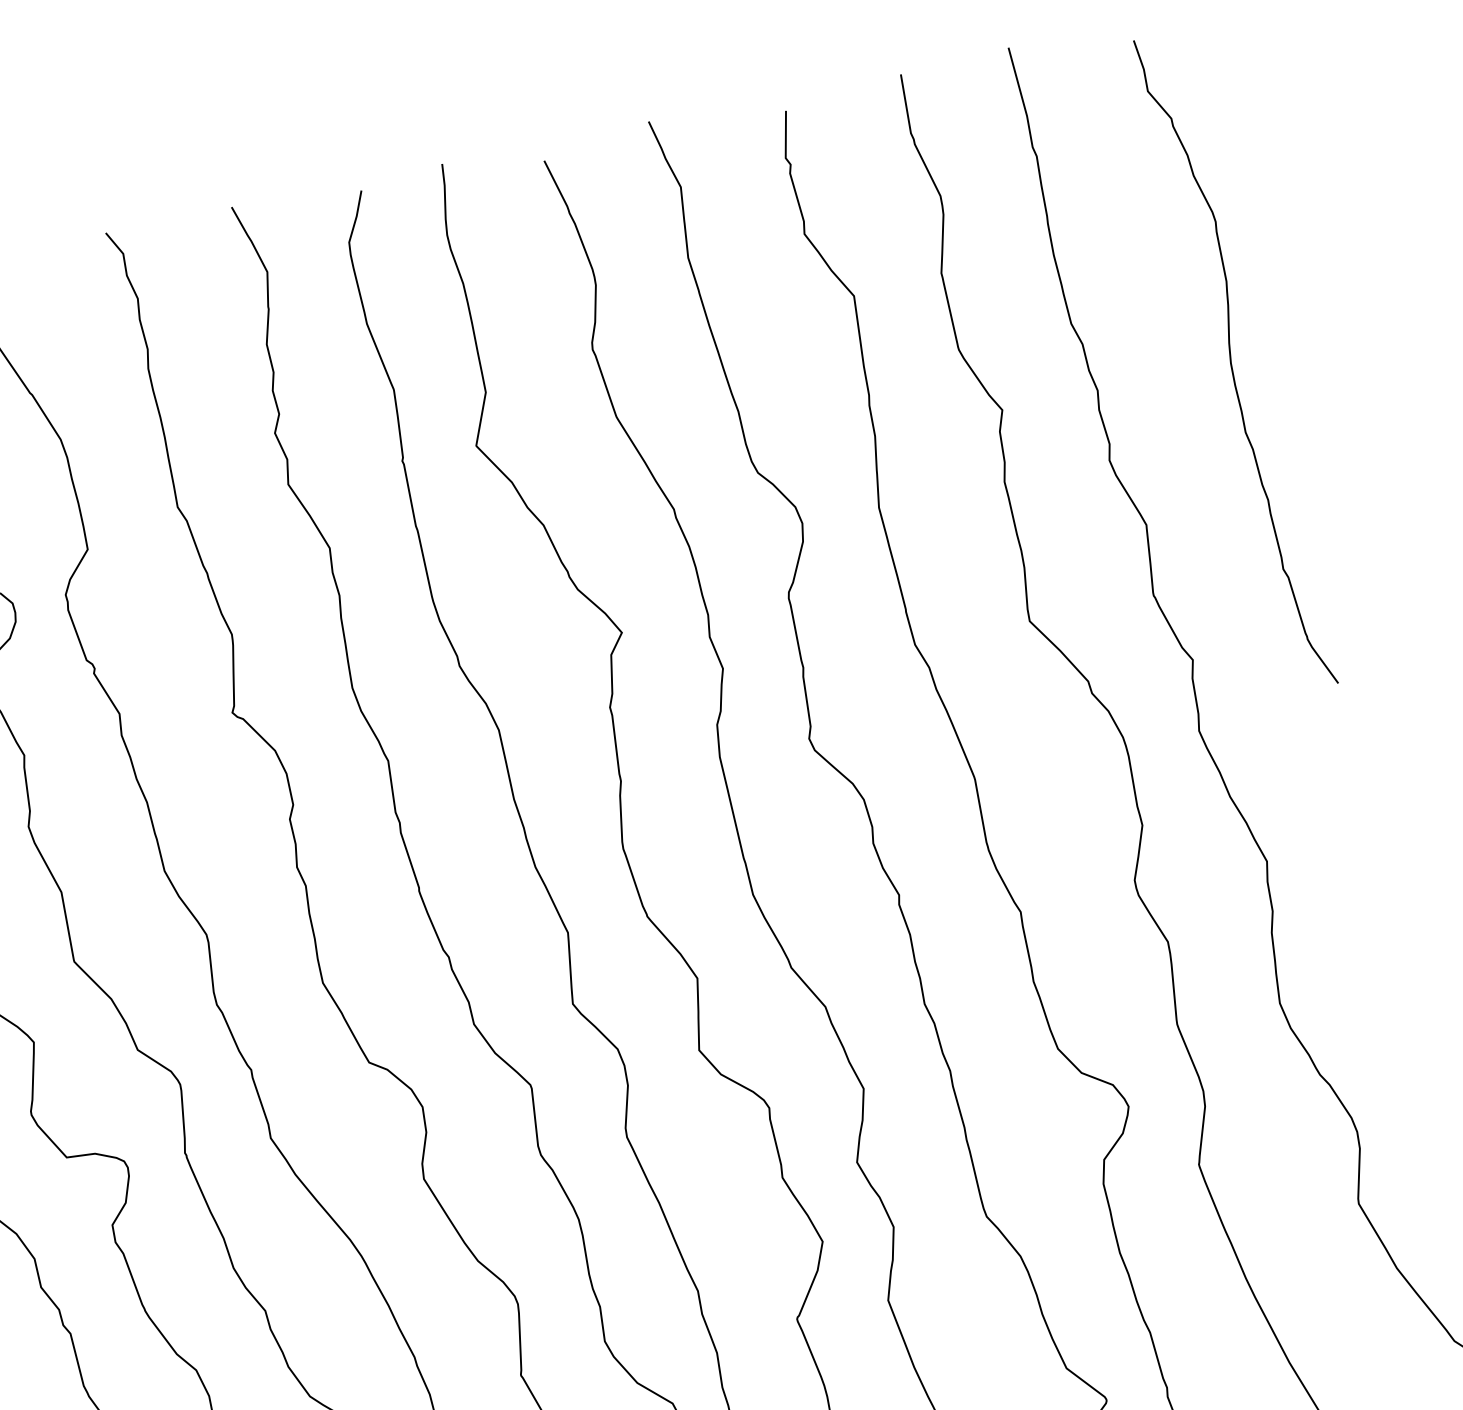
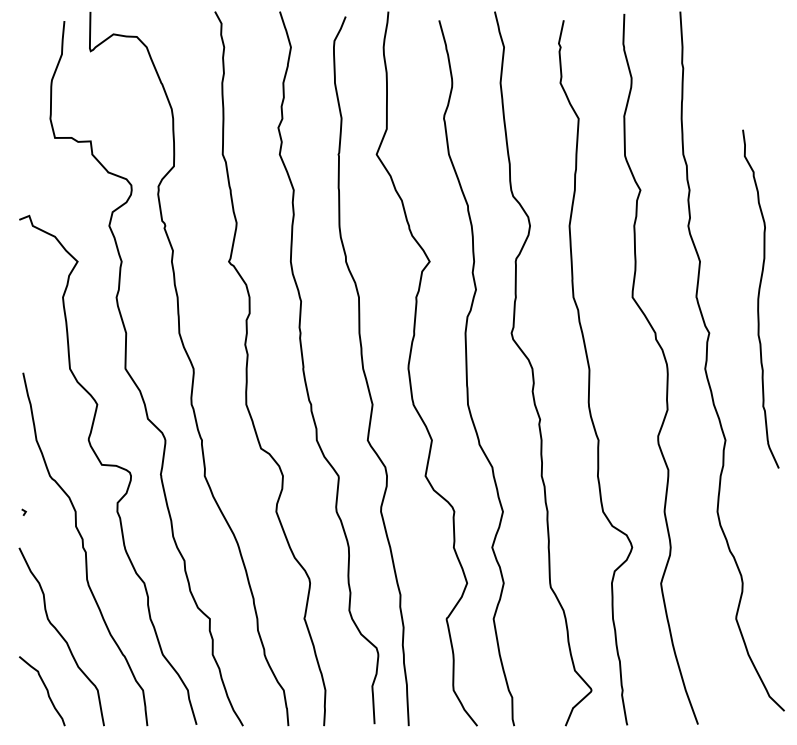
curve: (1233, 361) -> (759, 298), moved

